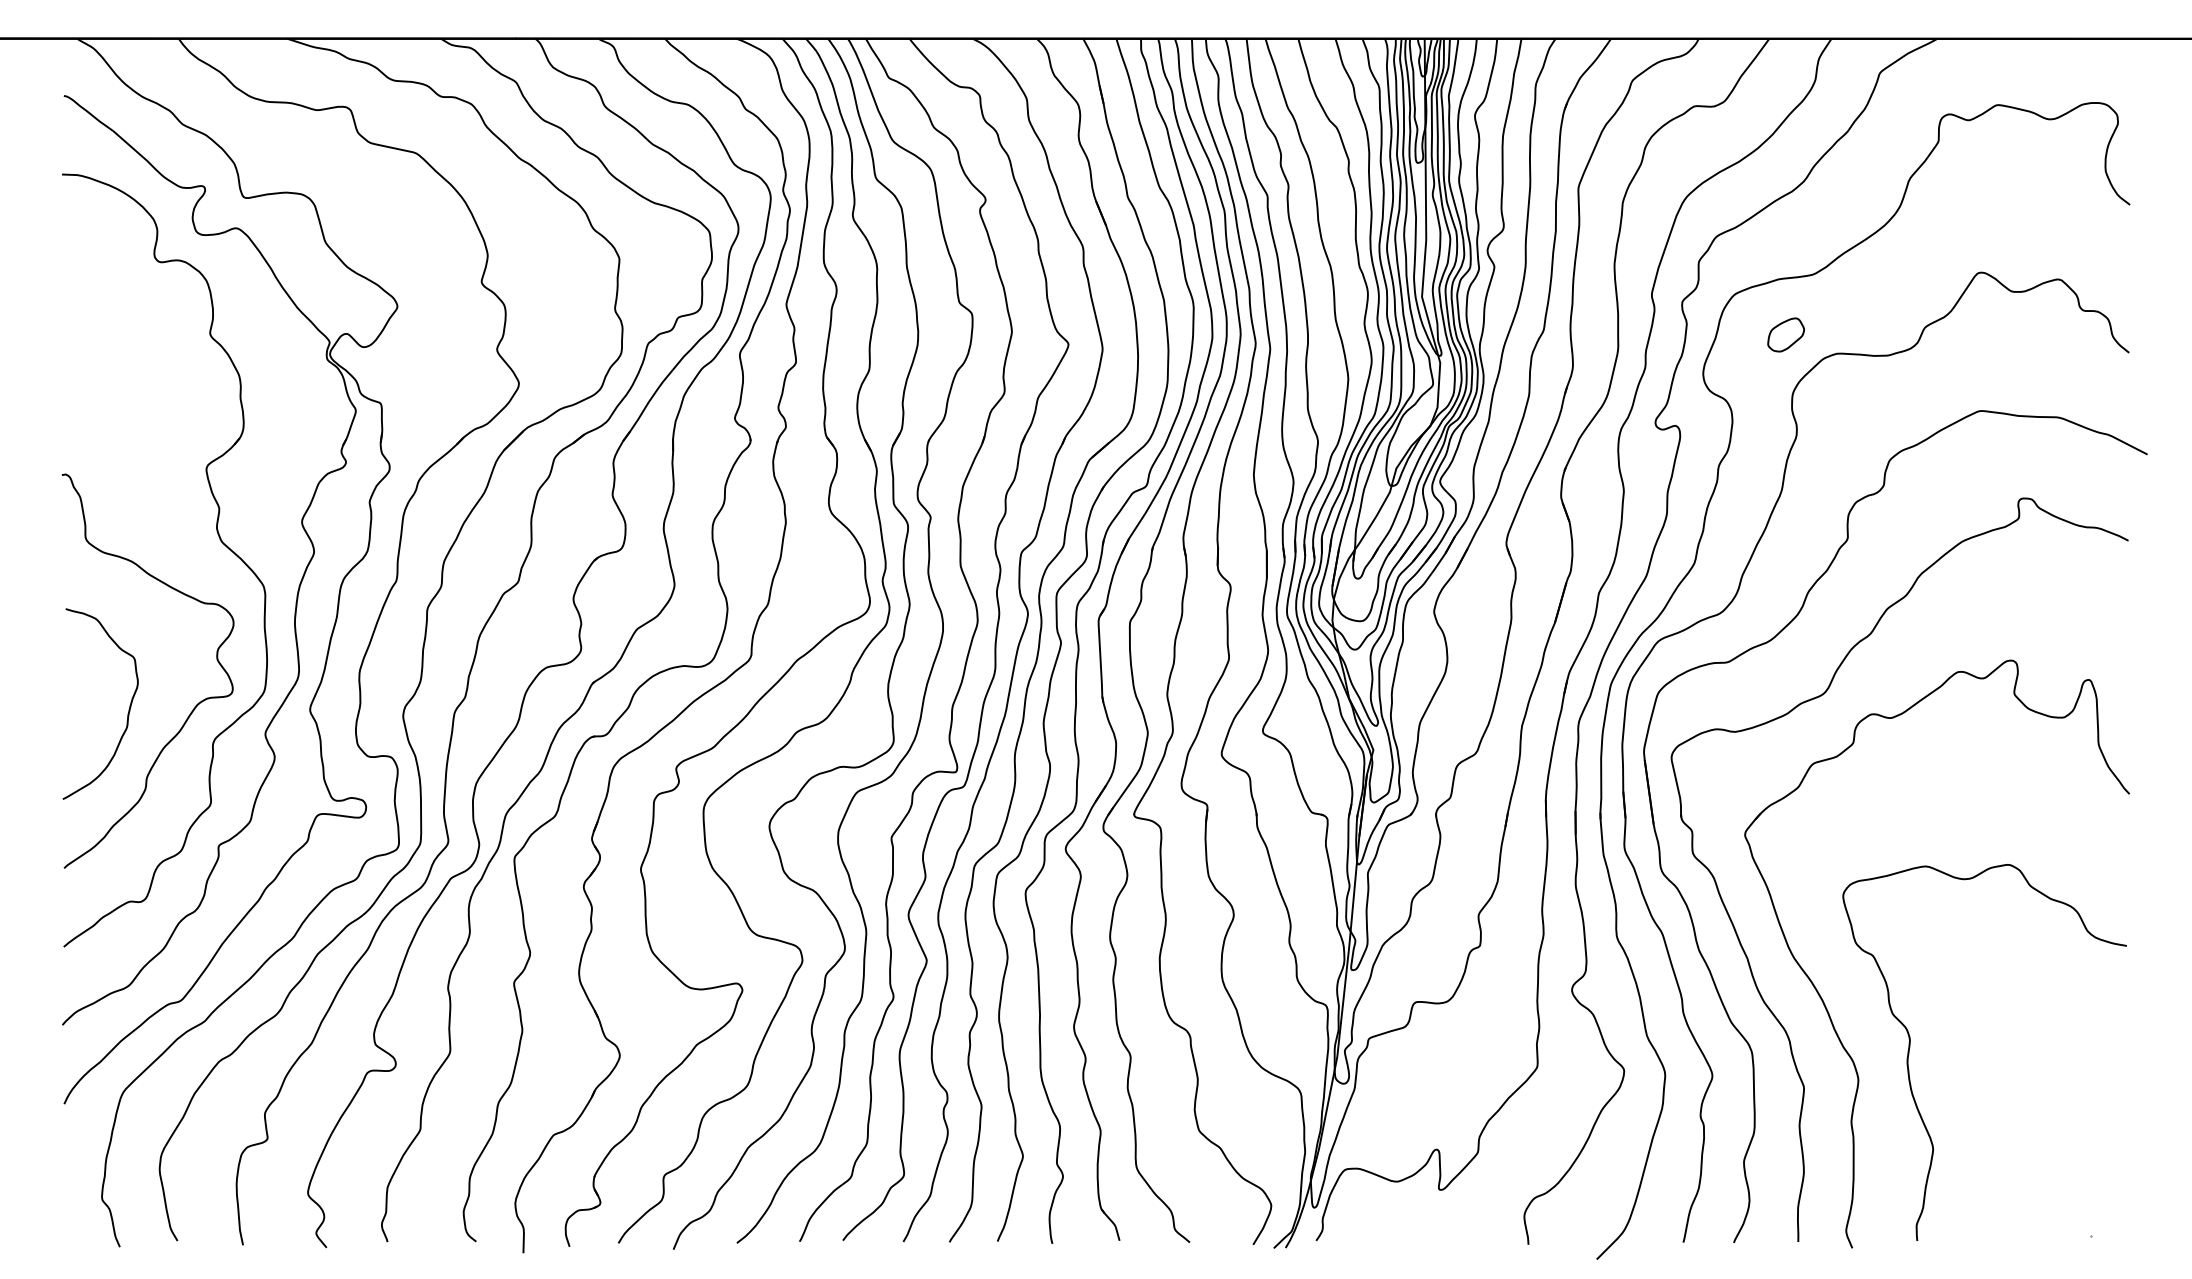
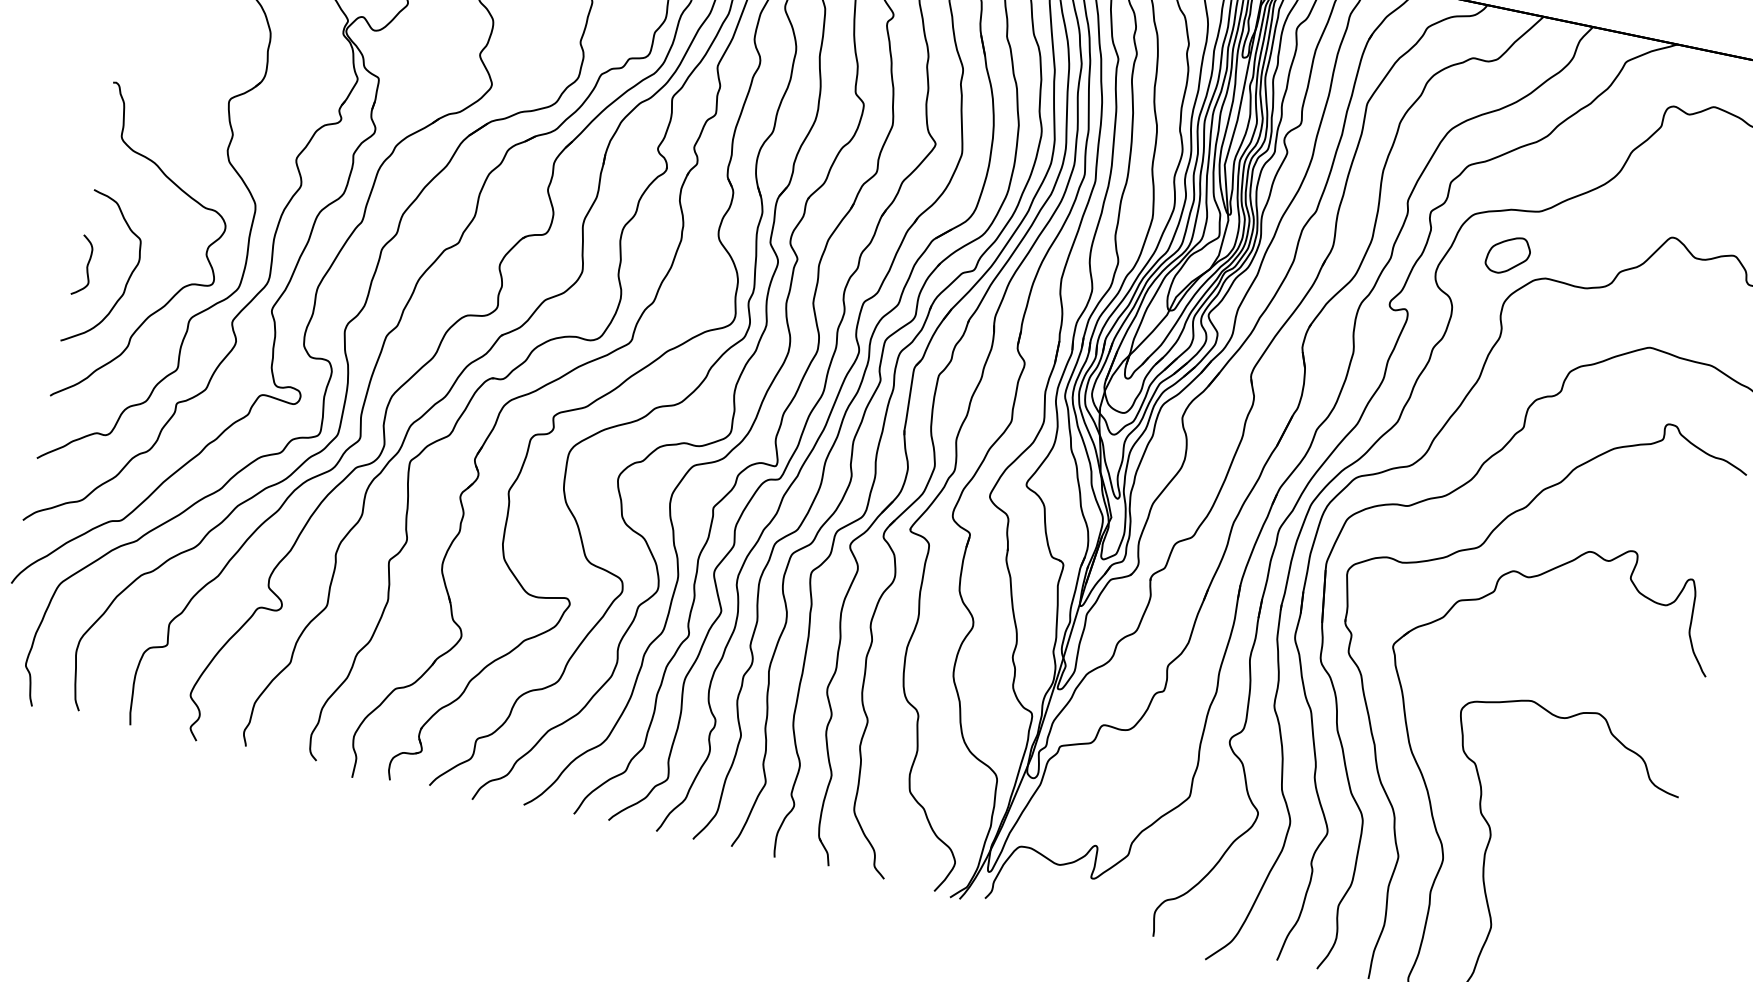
part: (1785, 334) -> (1507, 254), size x1.43
curve: (76, 703) -> (87, 266), added

